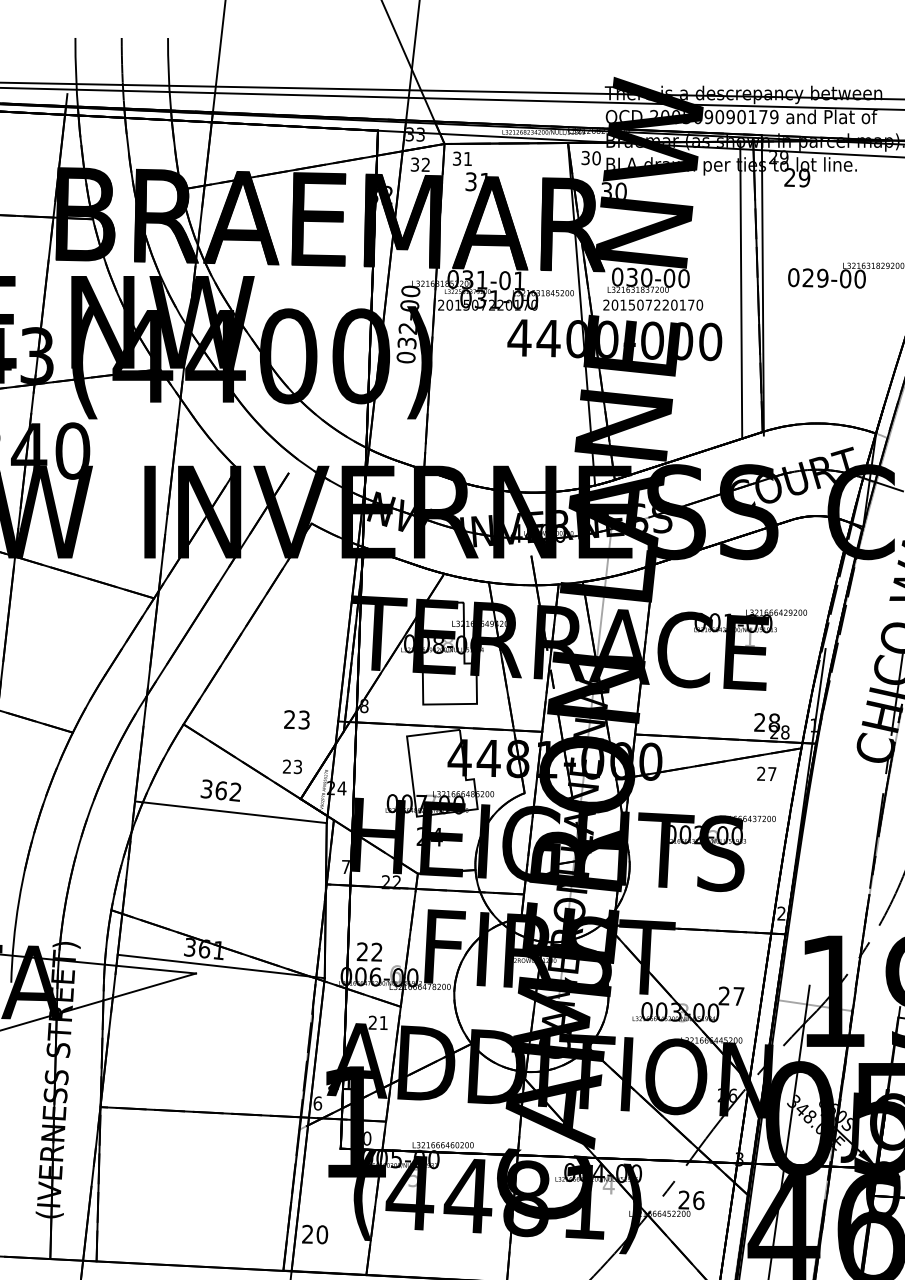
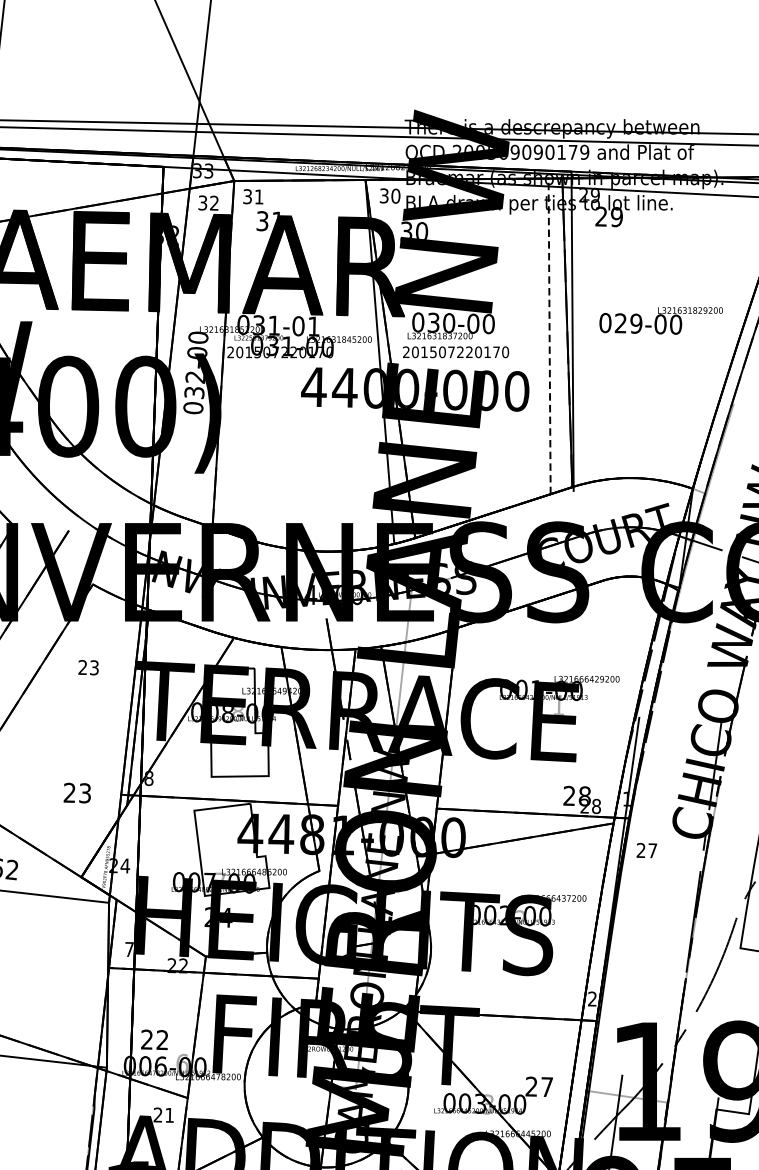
line: (741, 289) -> (549, 335), solid -> dashed
text: (291, 766) -> (87, 667), moved
text: (766, 773) -> (646, 850), moved

